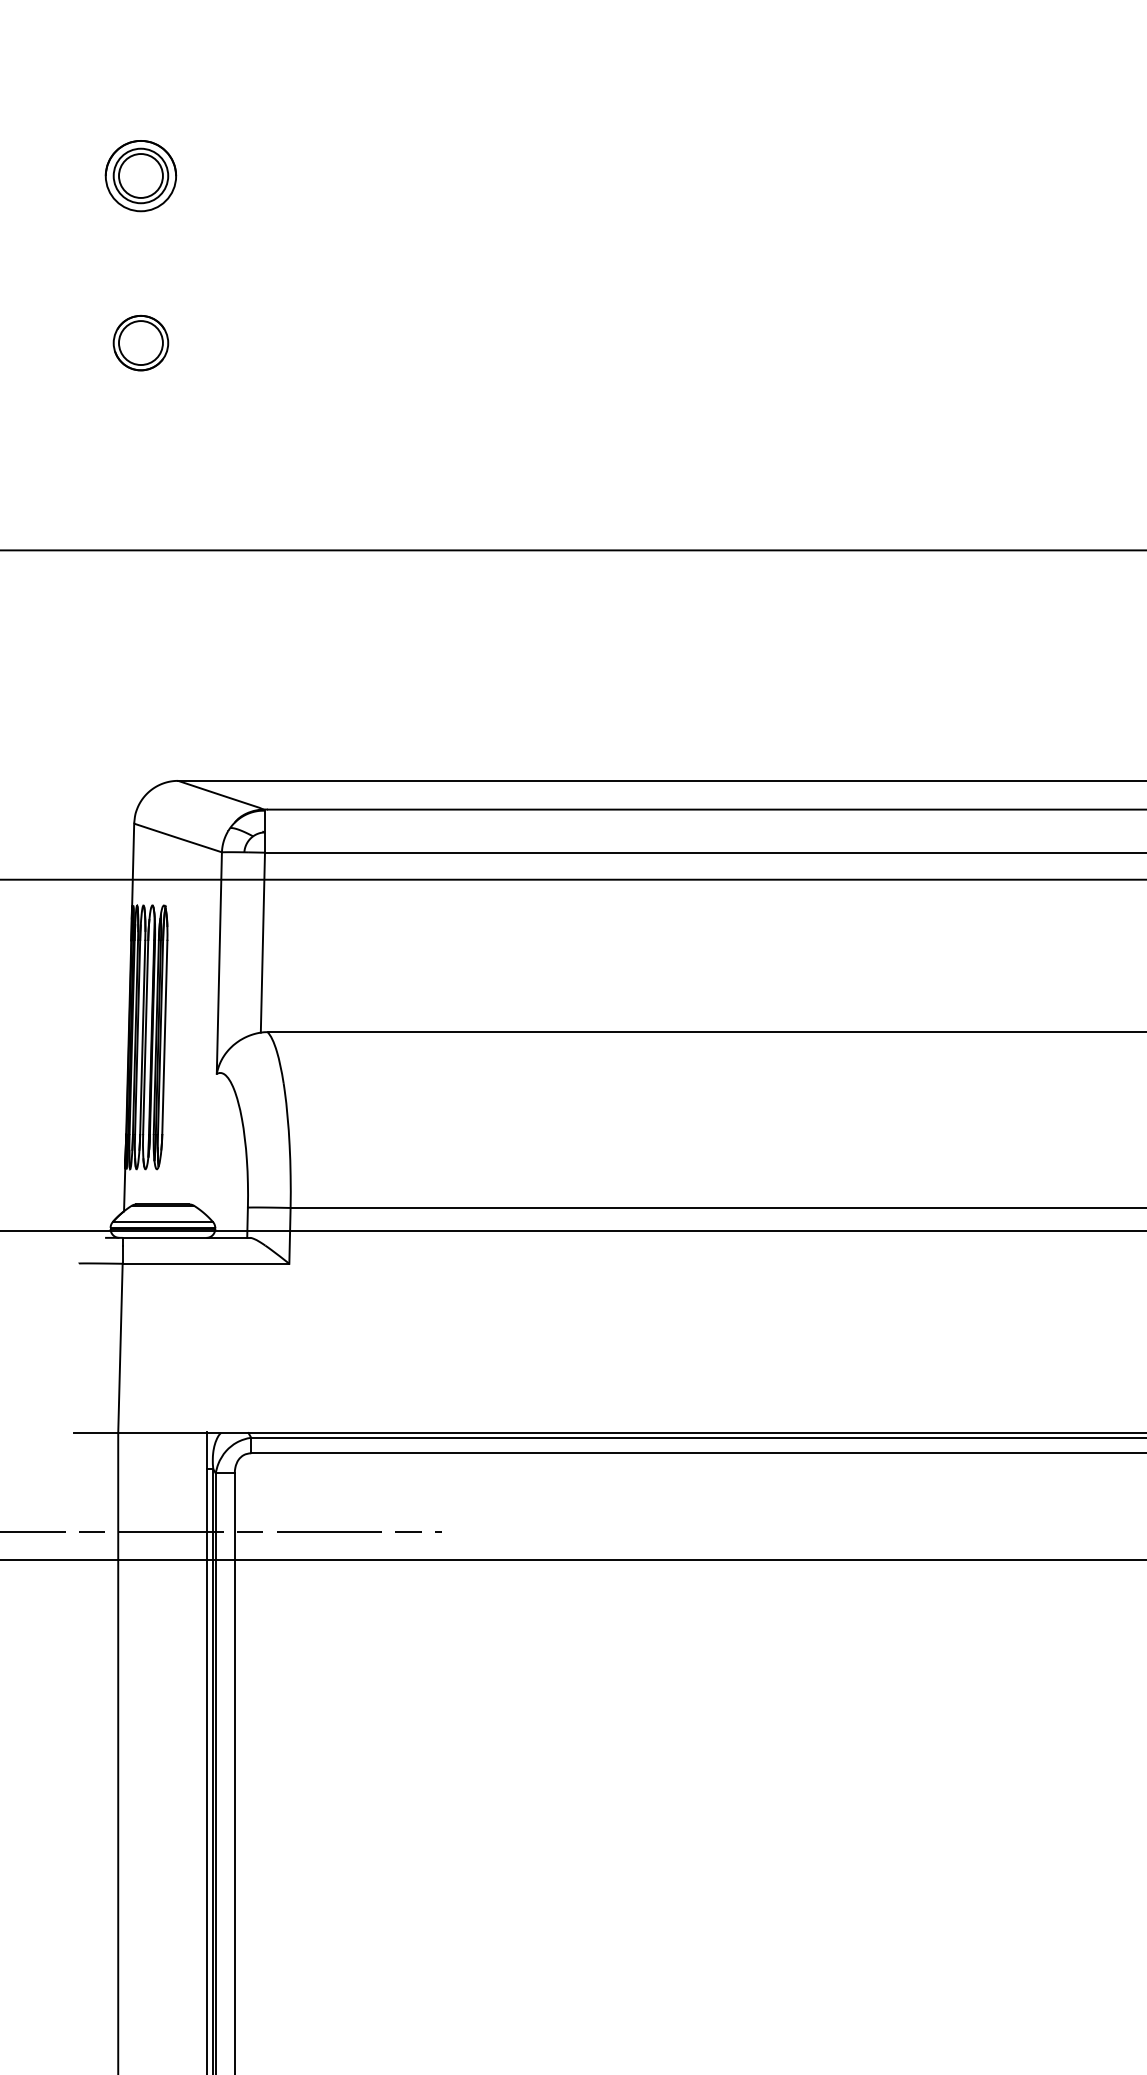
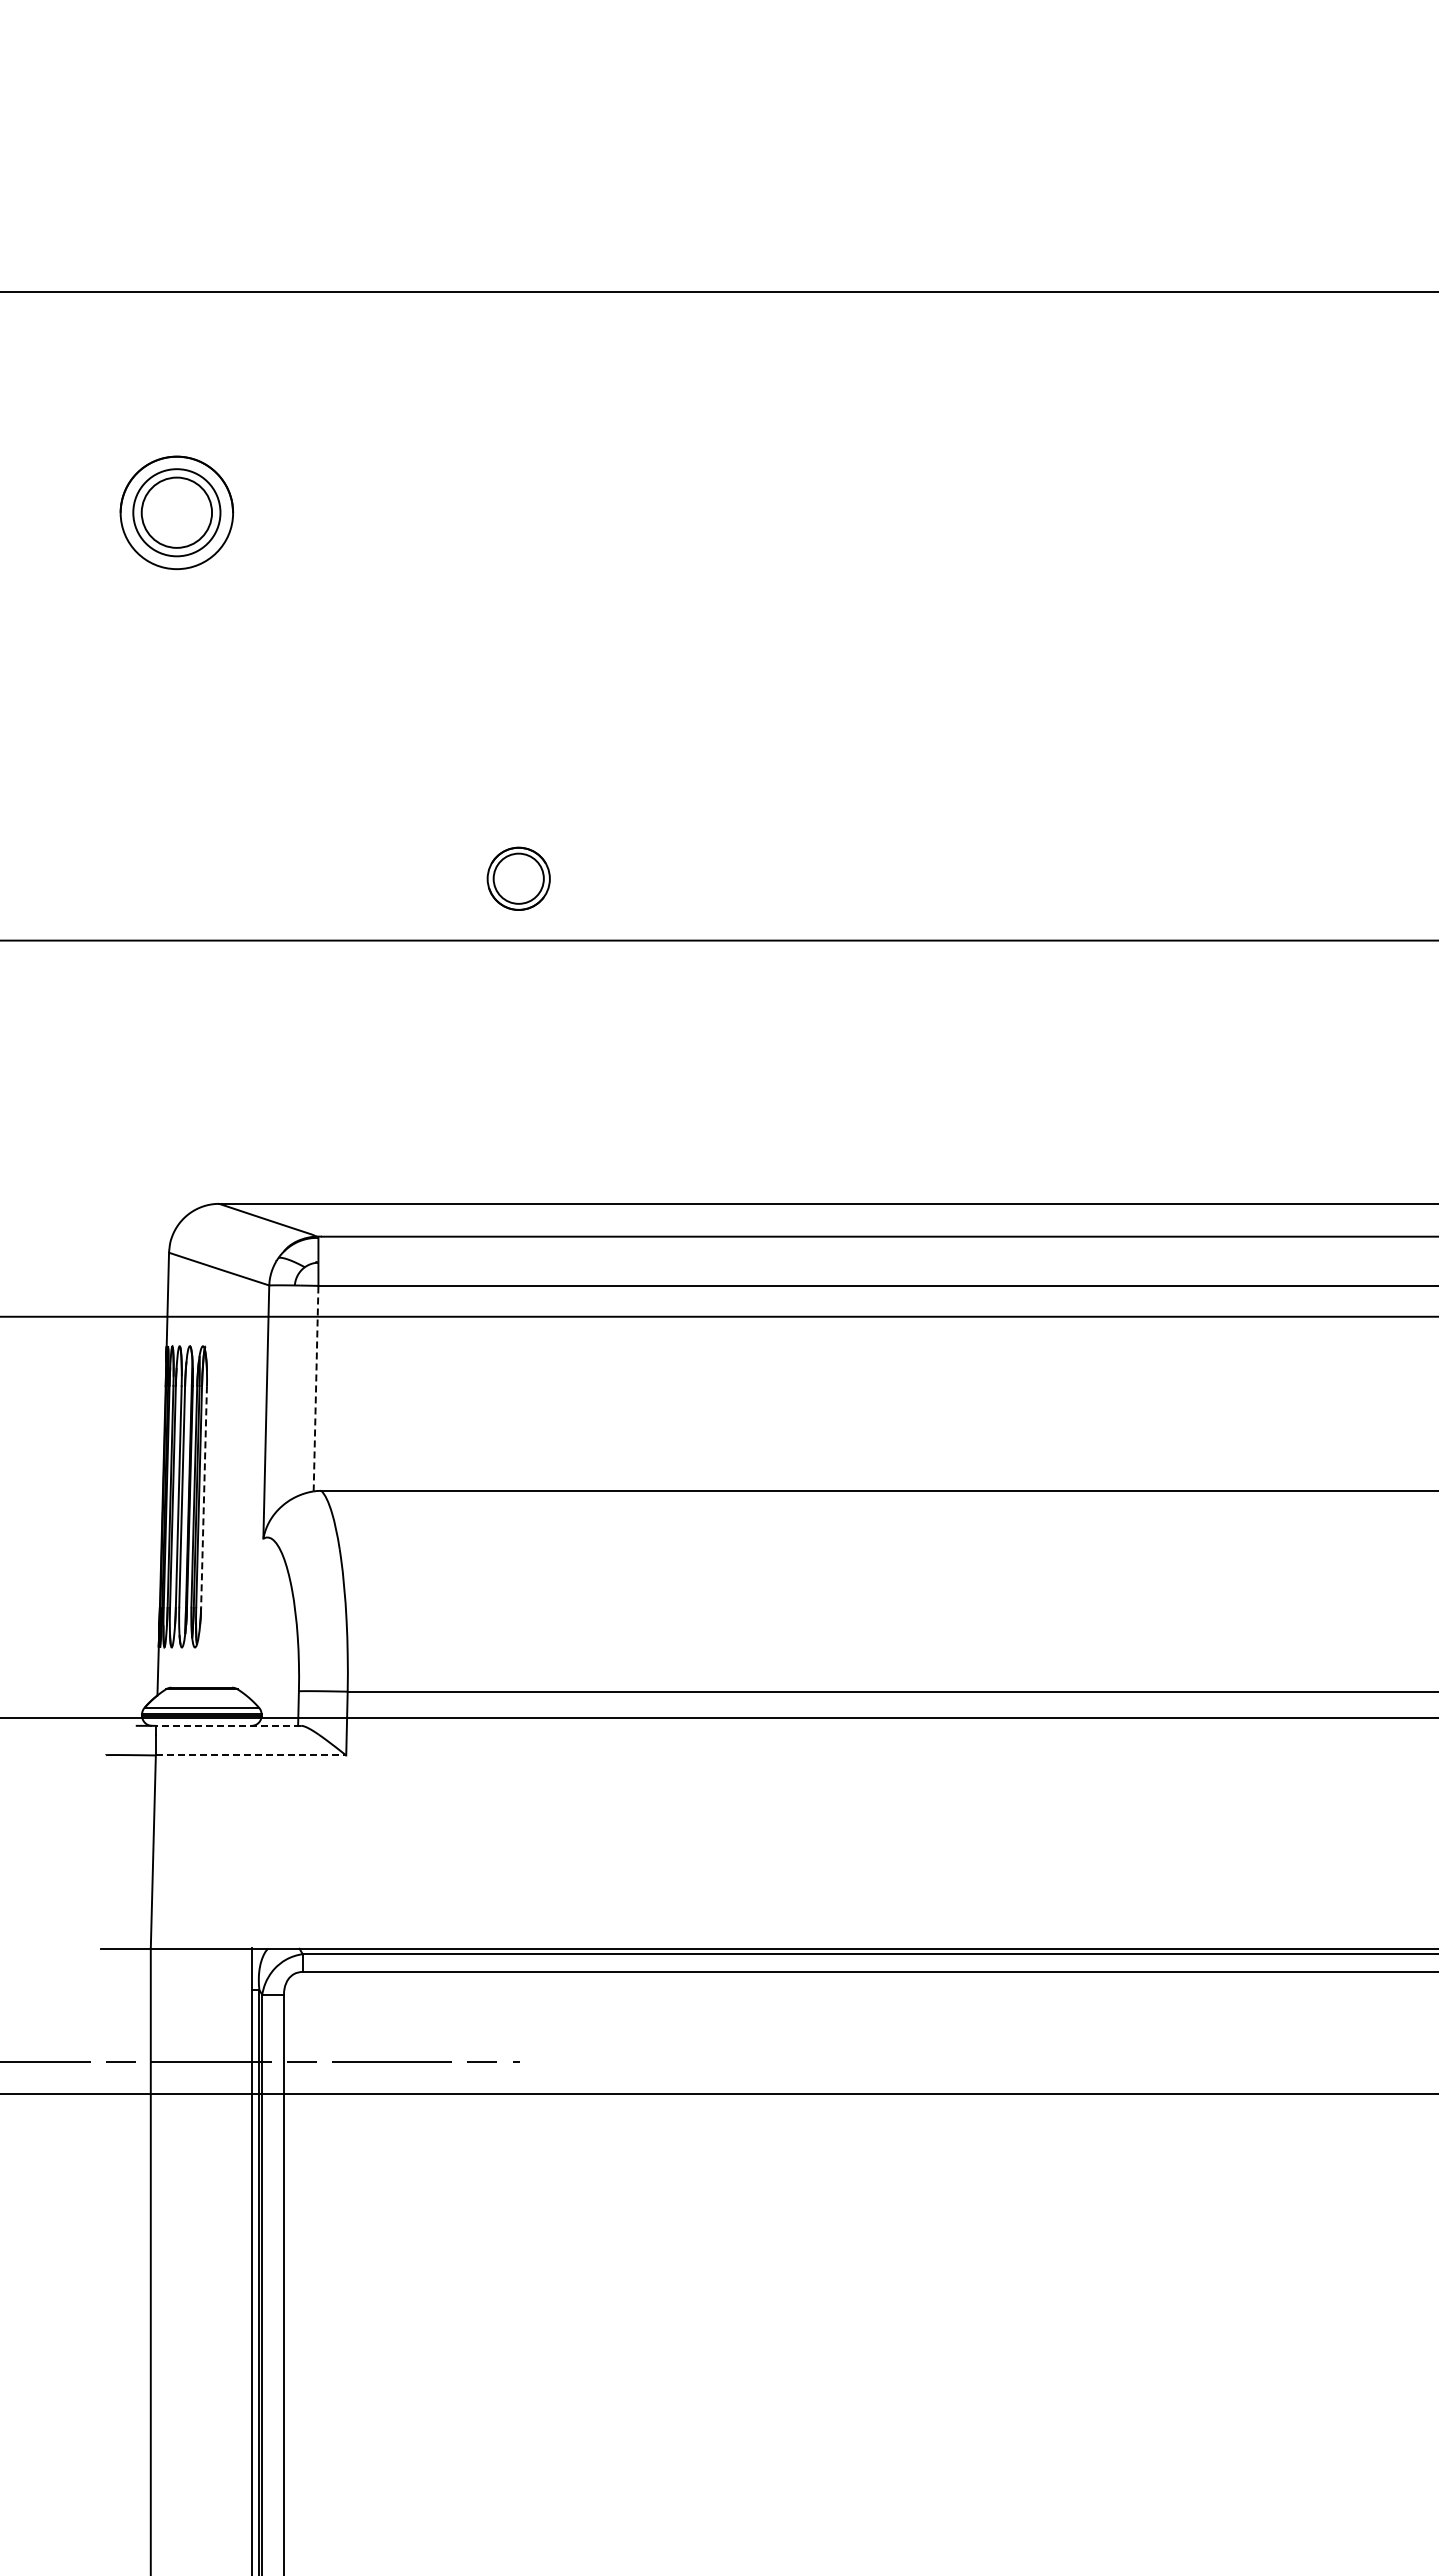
part: (140, 176) -> (176, 513), size x1.4
part: (140, 342) -> (518, 878), moved
line: (263, 942) -> (316, 1388), solid -> dashed
line: (165, 1037) -> (204, 1496), solid -> dashed
line: (186, 1237) -> (228, 1725), solid -> dashed
line: (206, 1263) -> (251, 1755), solid -> dashed

